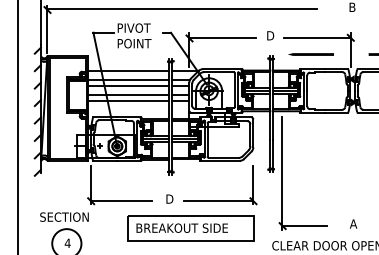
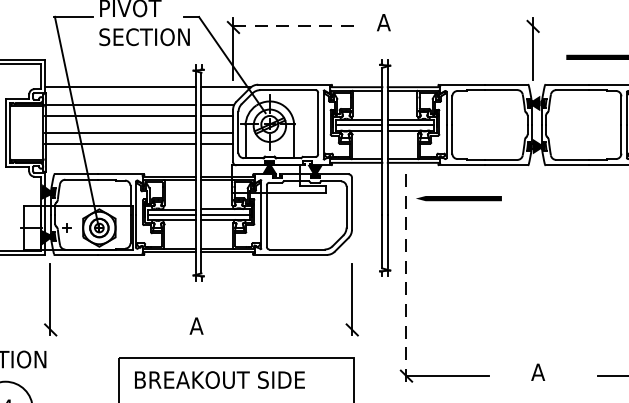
text: (270, 35) -> (383, 22), D -> A
line: (223, 37) -> (296, 25), solid -> dashed
line: (317, 37) -> (471, 25), removed
text: (141, 43) -> (144, 36), POINT -> SECTION
line: (310, 54) -> (458, 198), moved
line: (282, 173) -> (406, 278), solid -> dashed
text: (169, 198) -> (196, 324), D -> A
line: (121, 200) -> (107, 328), removed
line: (218, 200) -> (287, 328), removed

